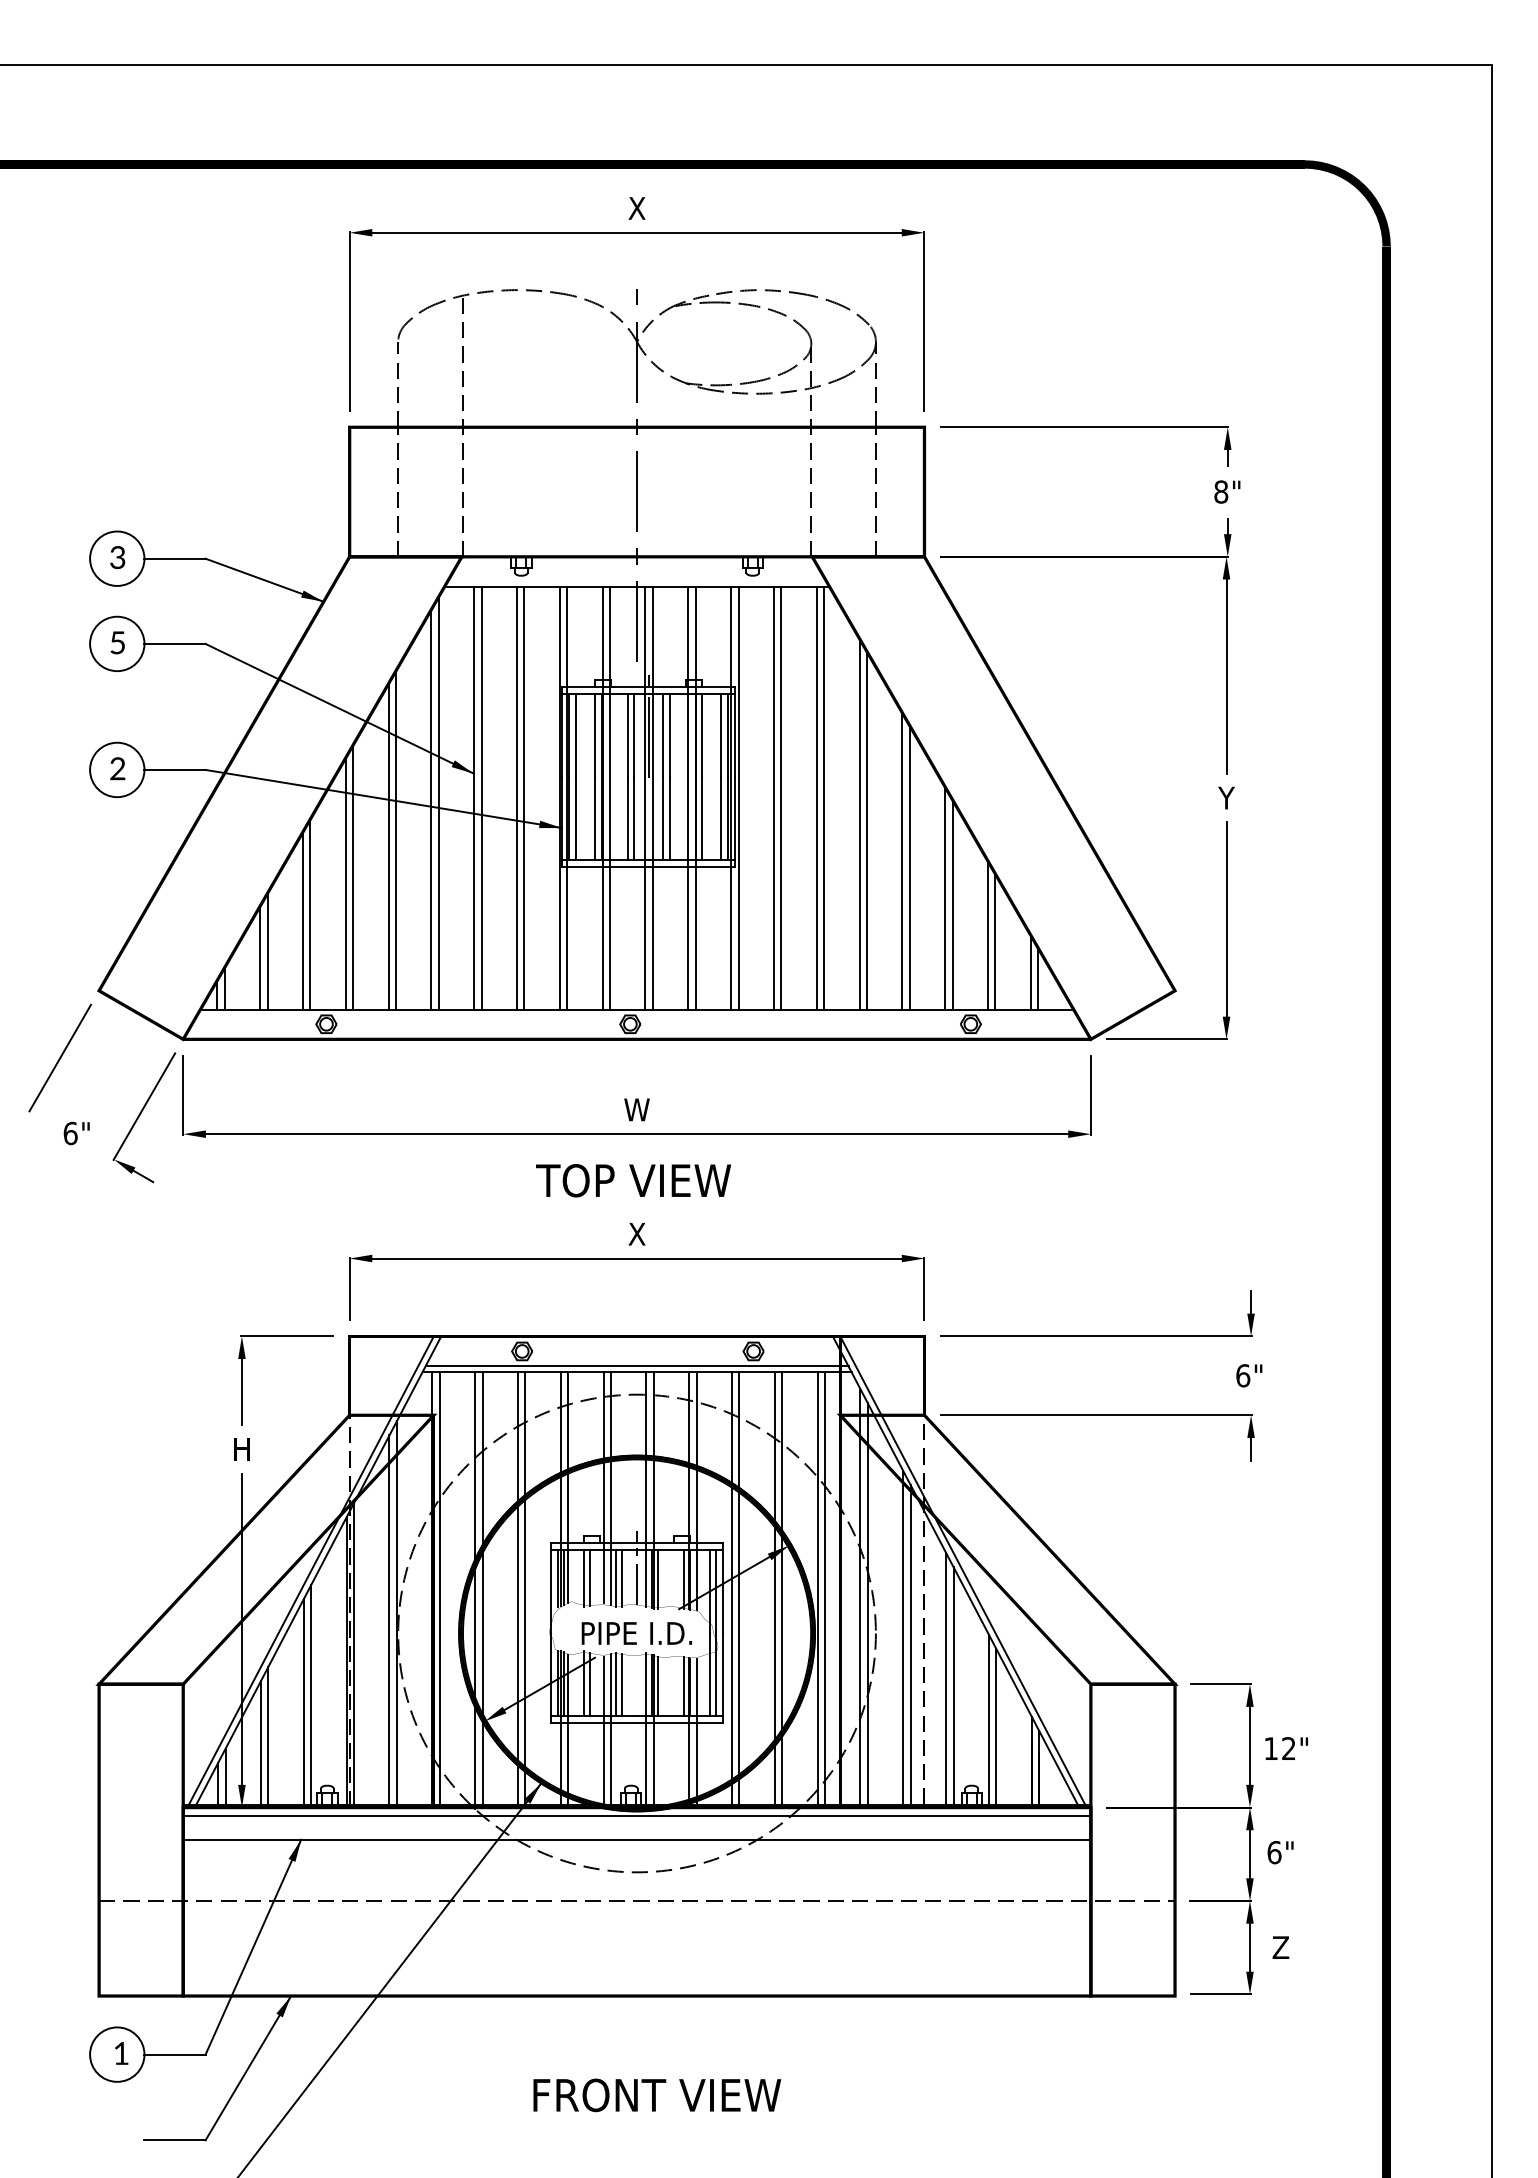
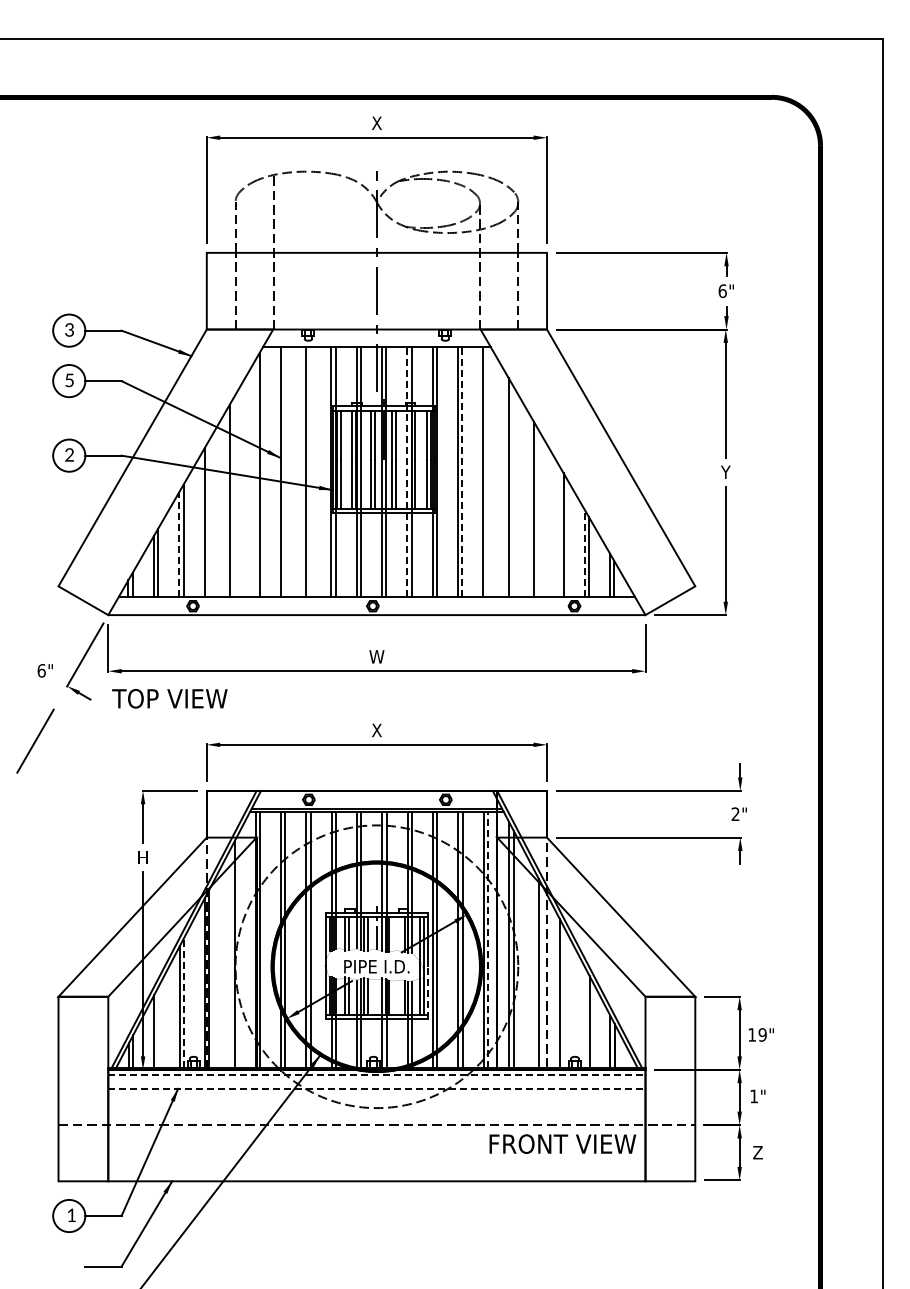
text: (1220, 490) -> (722, 290), 8" -> 6"
line: (688, 796) -> (407, 471), solid -> dashed
line: (781, 796) -> (462, 471), solid -> dashed
line: (480, 798) -> (284, 472), removed
line: (524, 798) -> (310, 472), removed
line: (823, 798) -> (487, 472), removed
line: (431, 808) -> (255, 478), removed
line: (866, 830) -> (512, 491), removed
line: (396, 840) -> (234, 497), removed
line: (910, 867) -> (538, 513), removed
line: (352, 876) -> (208, 518), removed
line: (945, 898) -> (559, 531), removed
line: (303, 920) -> (179, 544), solid -> dashed
line: (987, 935) -> (584, 553), solid -> dashed
line: (60, 1056) -> (35, 740), moved
text: (632, 1180) -> (169, 698), moved
text: (1242, 1376) -> (735, 814), 6" -> 2"
line: (825, 1589) -> (488, 940), solid -> dashed
line: (389, 1619) -> (230, 958), removed
line: (903, 1638) -> (534, 969), removed
line: (724, 1676) -> (428, 992), solid -> dashed
line: (954, 1685) -> (564, 997), removed
line: (311, 1693) -> (184, 1002), solid -> dashed
line: (989, 1719) -> (585, 1017), removed
line: (268, 1736) -> (158, 1027), removed
text: (1288, 1747) -> (762, 1034), 12" -> 19"
line: (636, 1815) -> (376, 1074), solid -> dashed
line: (636, 1839) -> (376, 1088), solid -> dashed
text: (1275, 1852) -> (754, 1096), 6" -> 1"
text: (656, 2094) -> (562, 1143), moved

